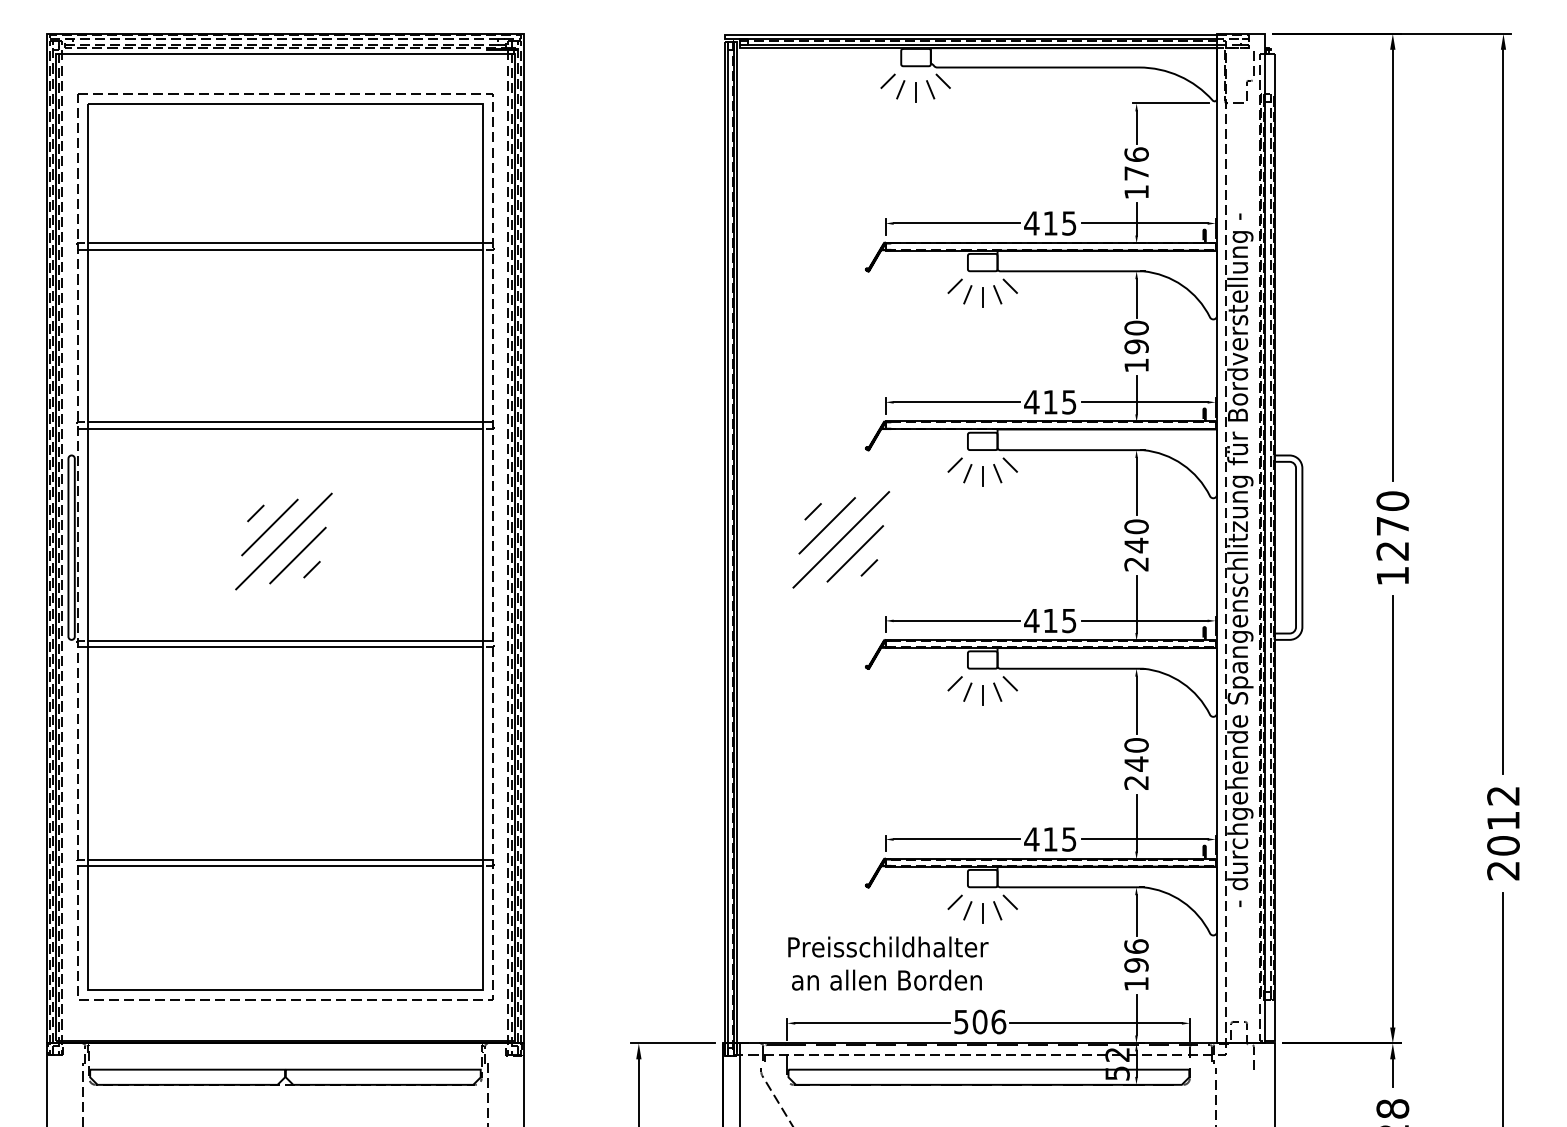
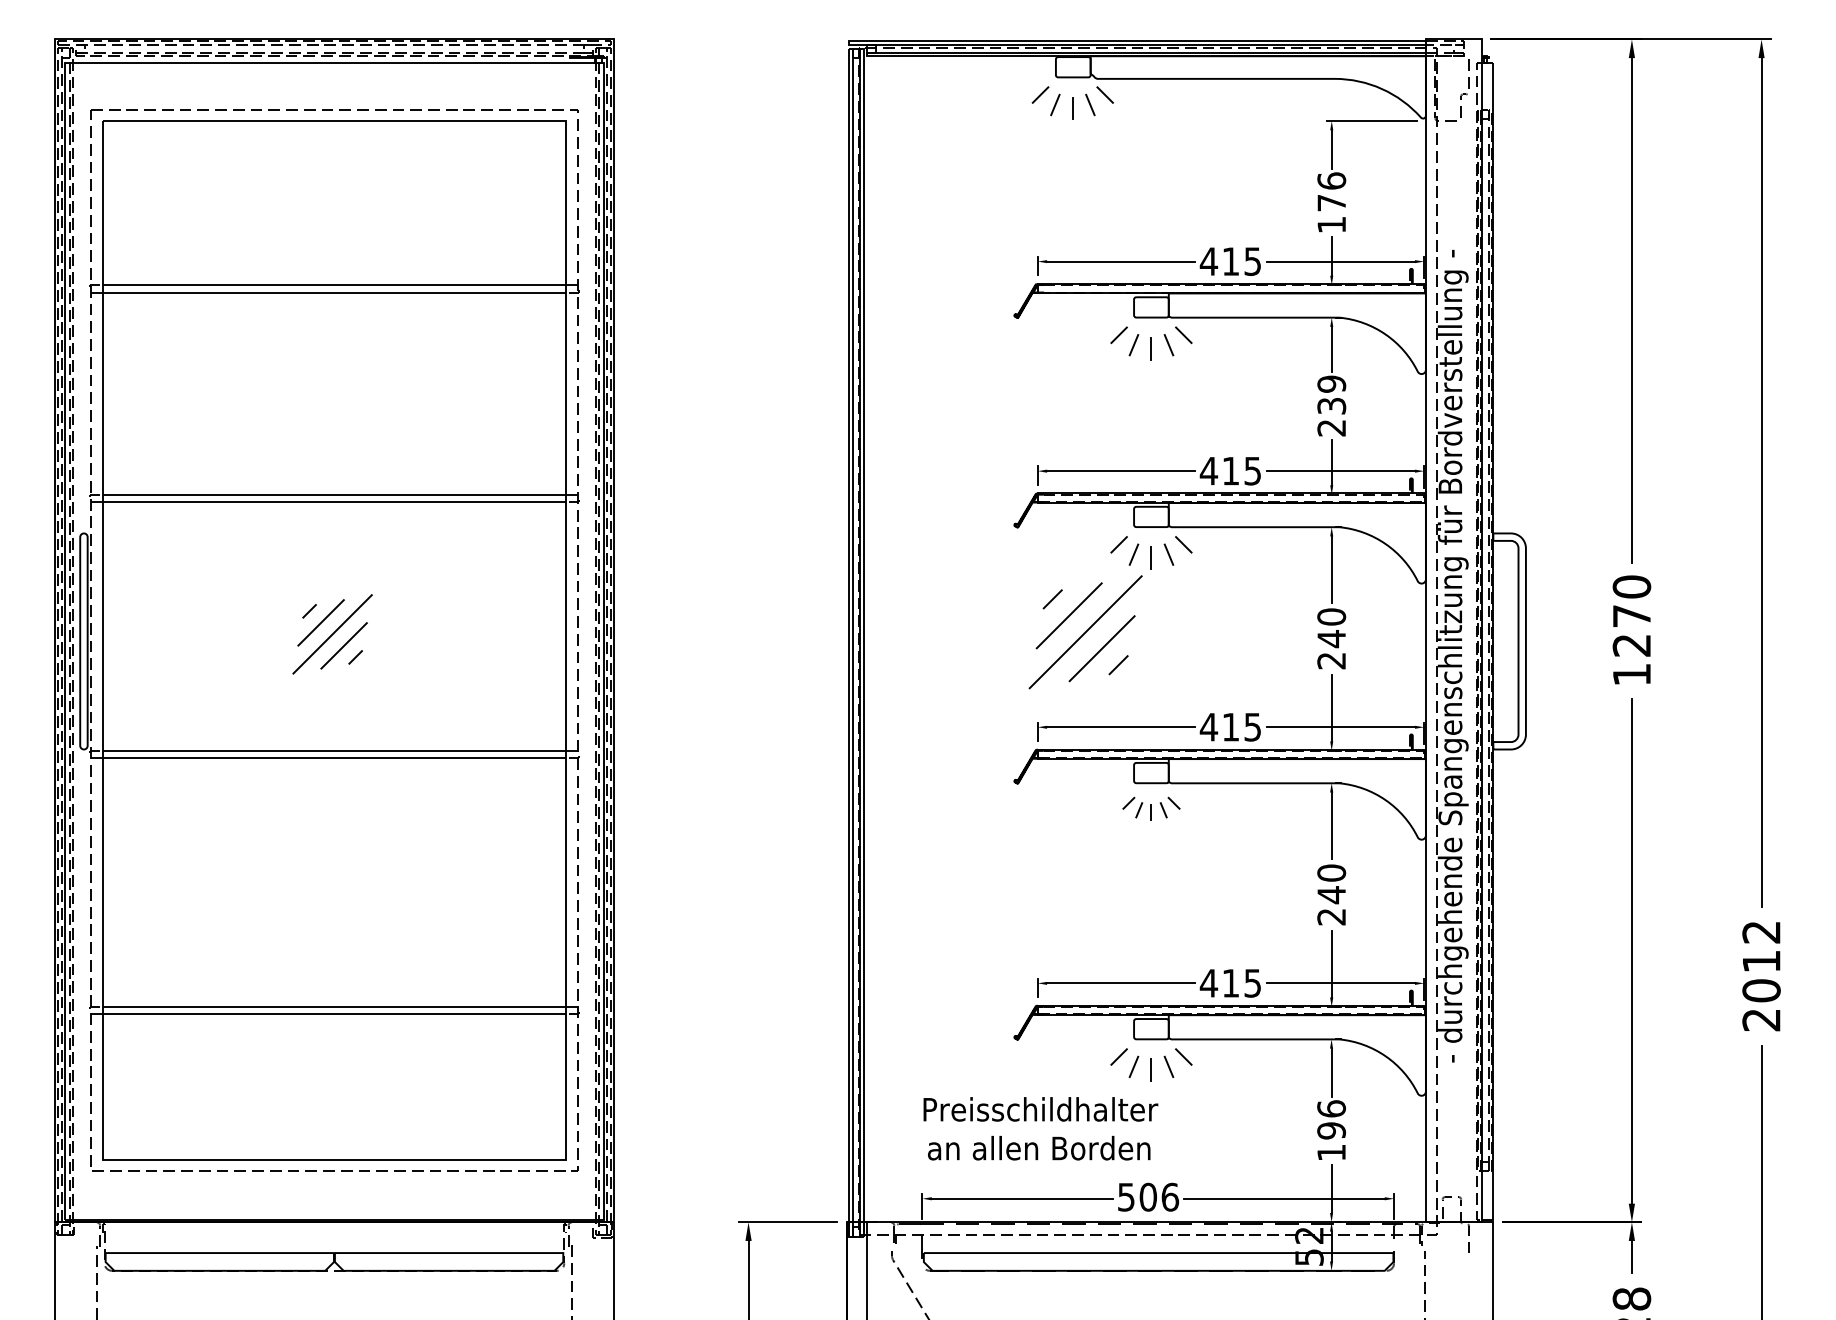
text: (1136, 346) -> (1331, 405), 190 -> 239
part: (841, 540) -> (1085, 632), moved
part: (283, 541) -> (332, 634), size x0.7
part: (982, 690) -> (1151, 808), size x0.7

